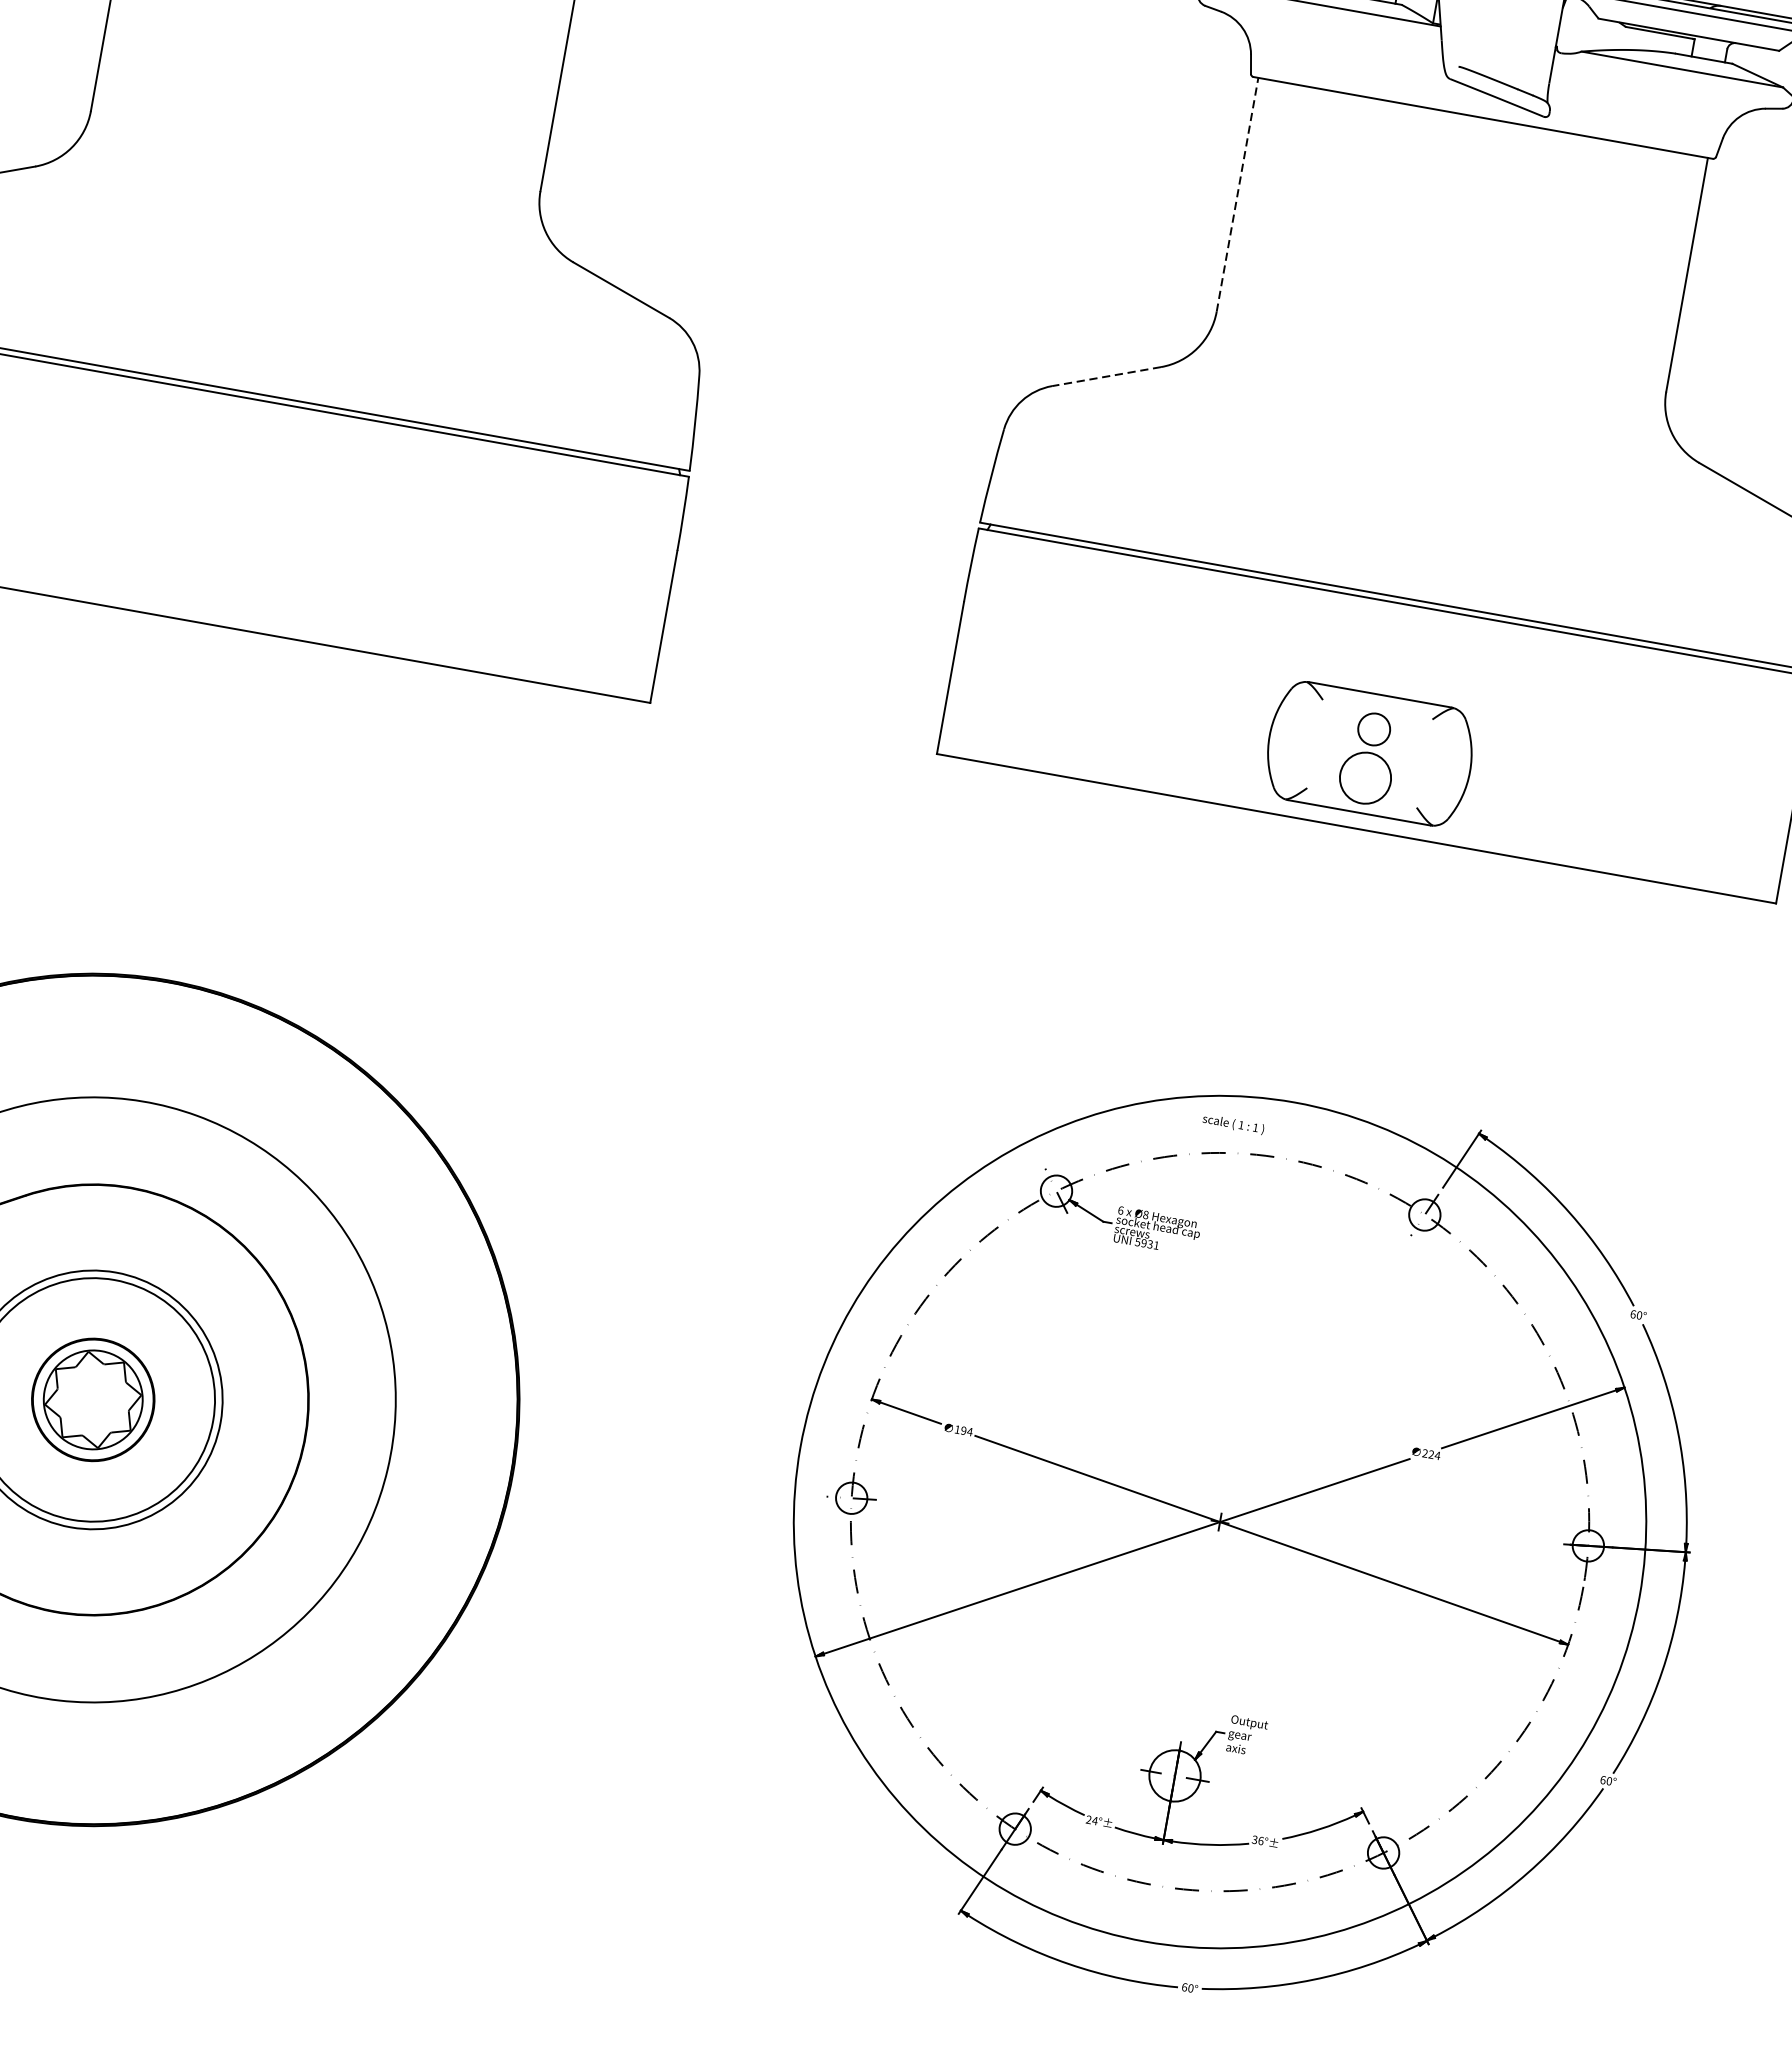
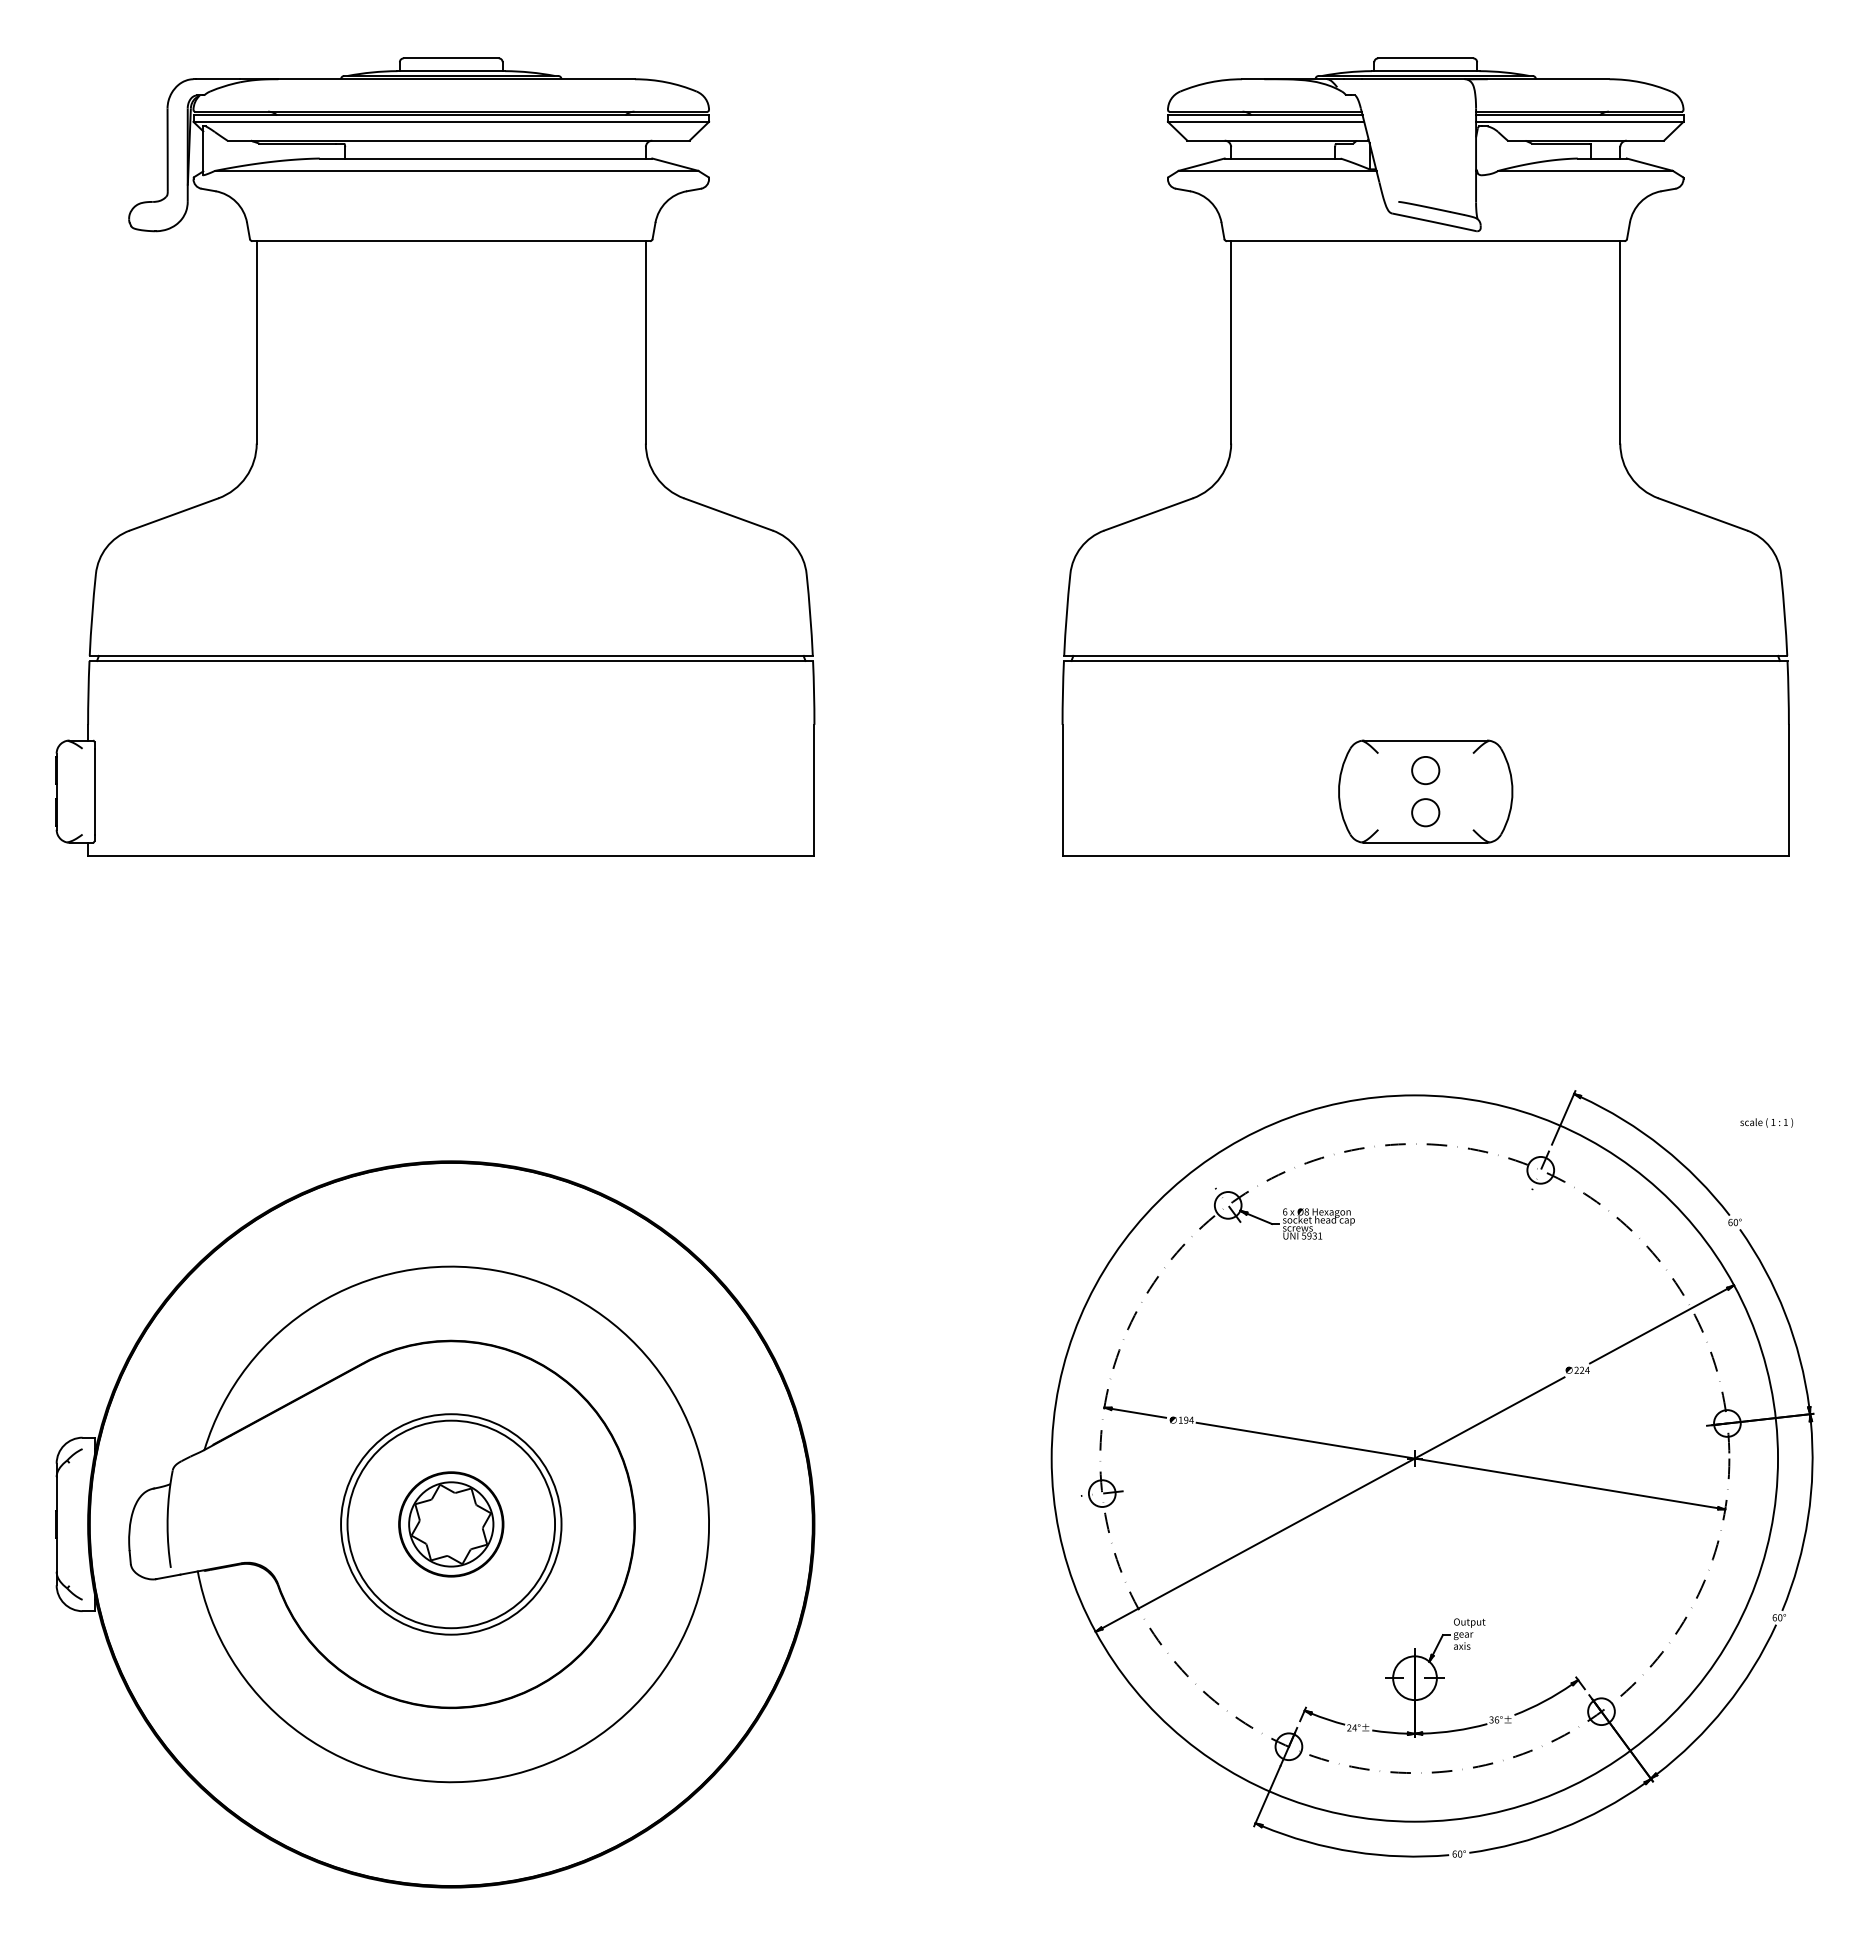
line: (1238, 193) -> (1231, 341), dashed -> solid
line: (1106, 376) -> (1148, 514), dashed -> solid
circle: (1365, 777) -> (1425, 812), size x0.62
text: (1233, 1123) -> (1766, 1122), moved

